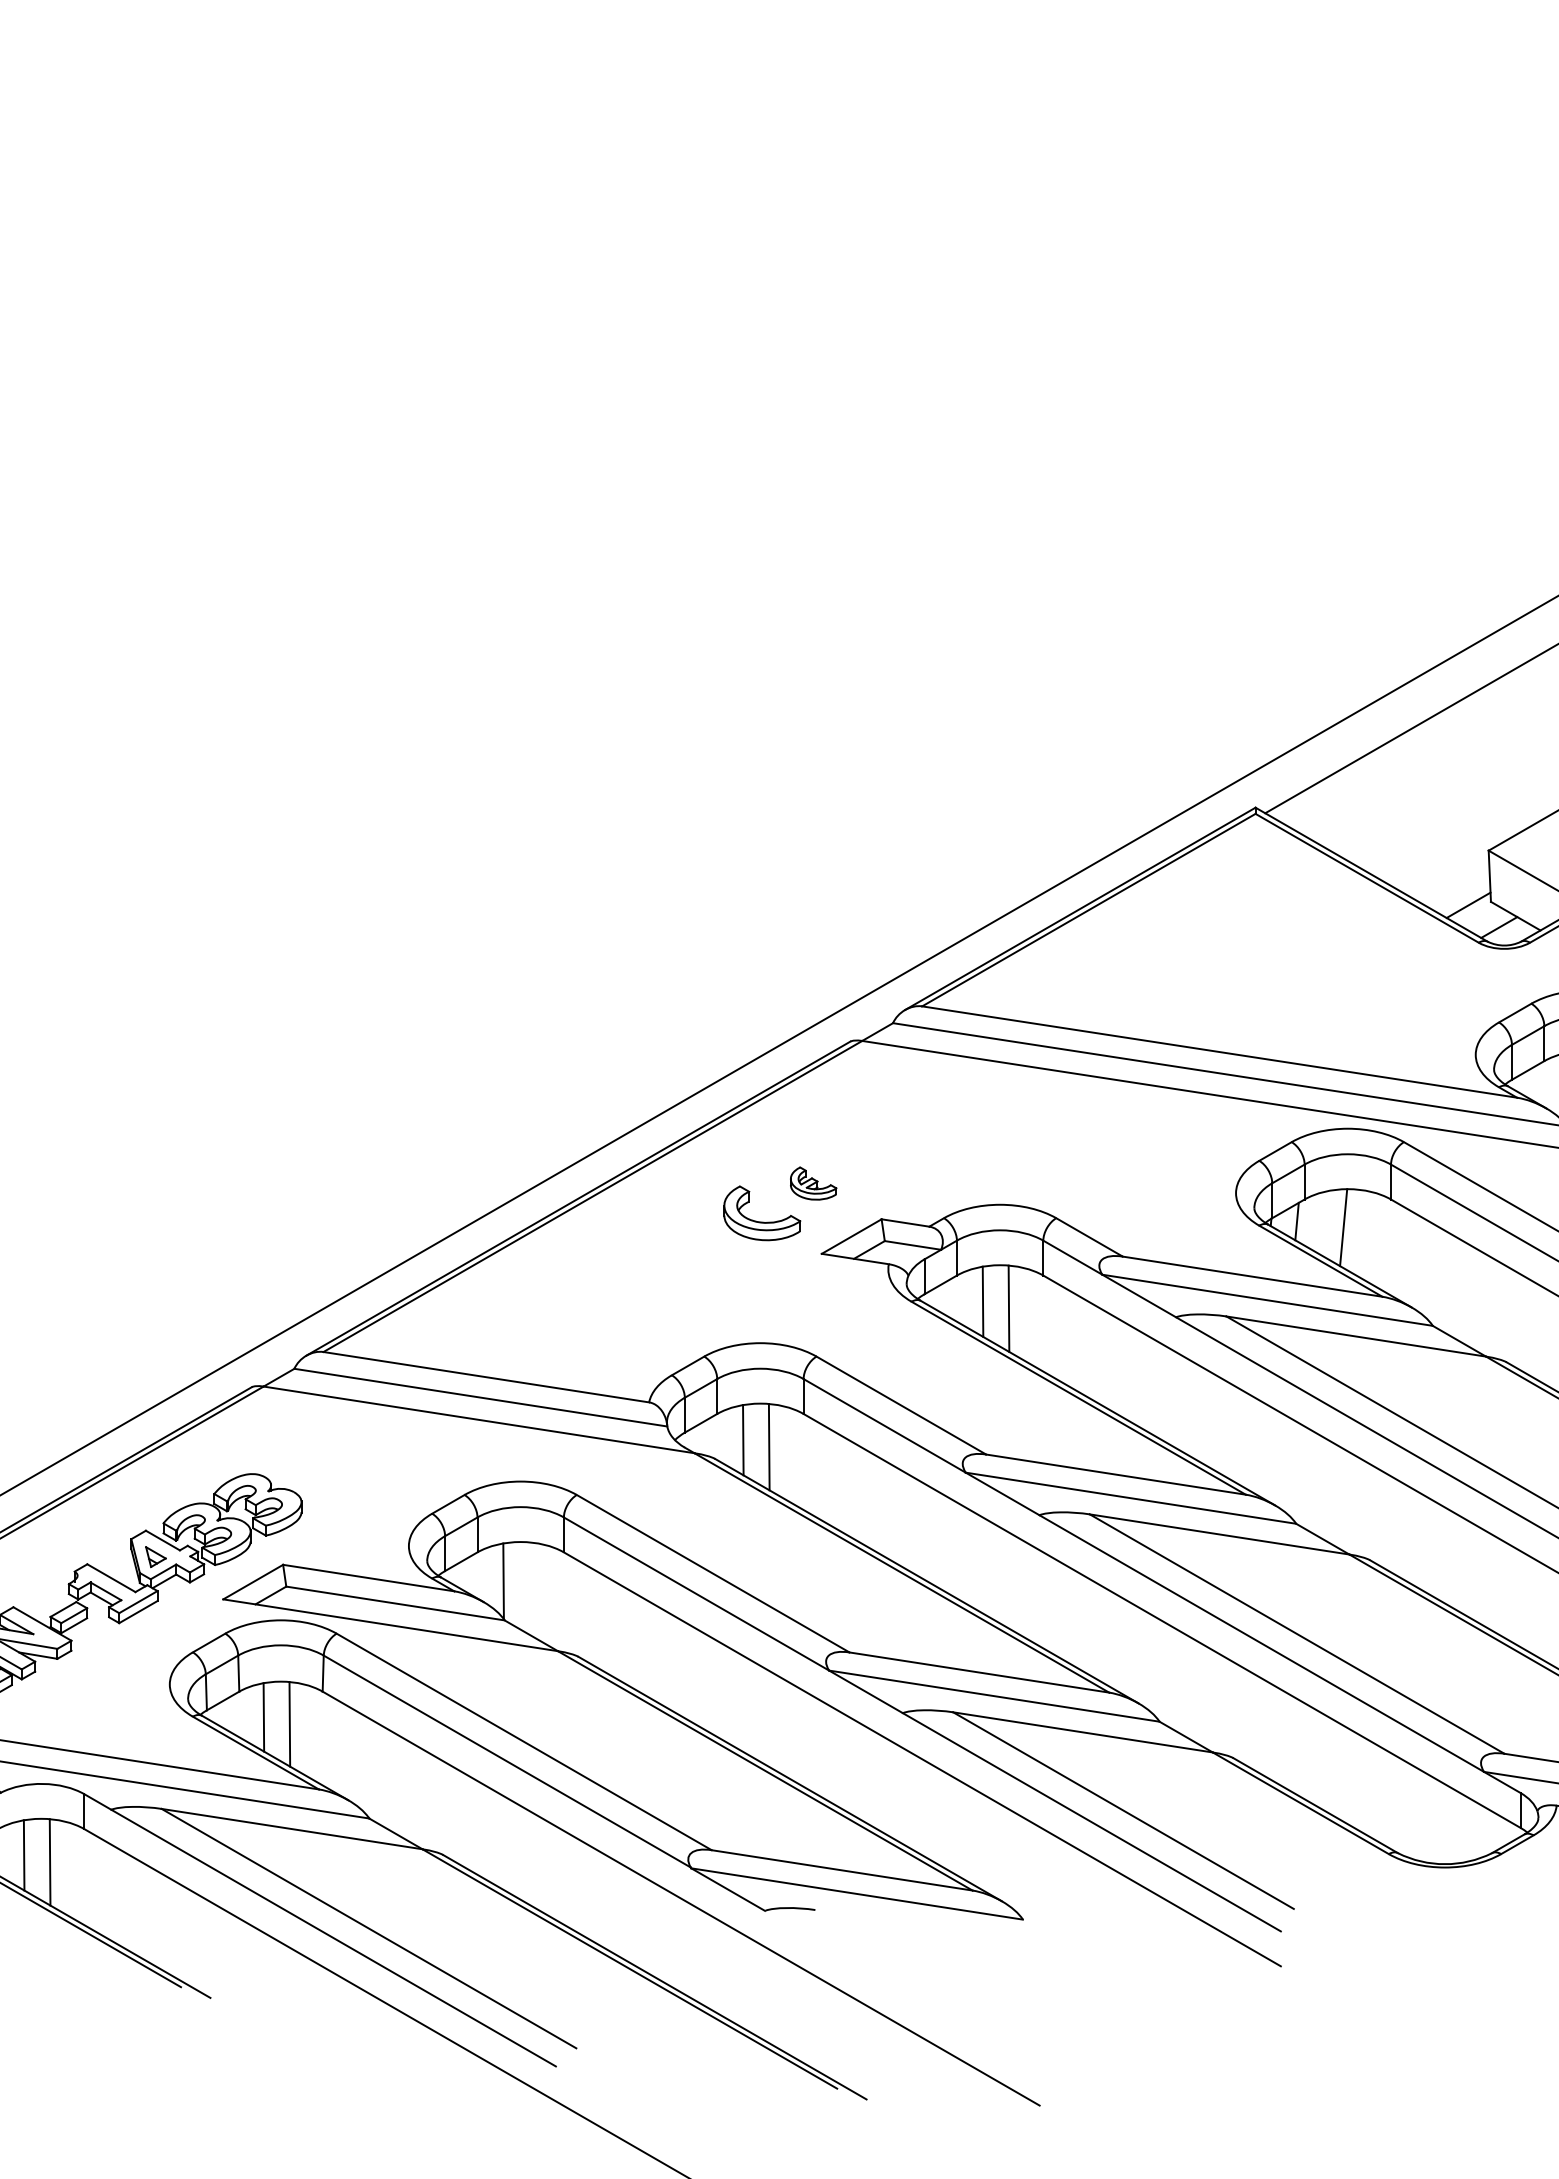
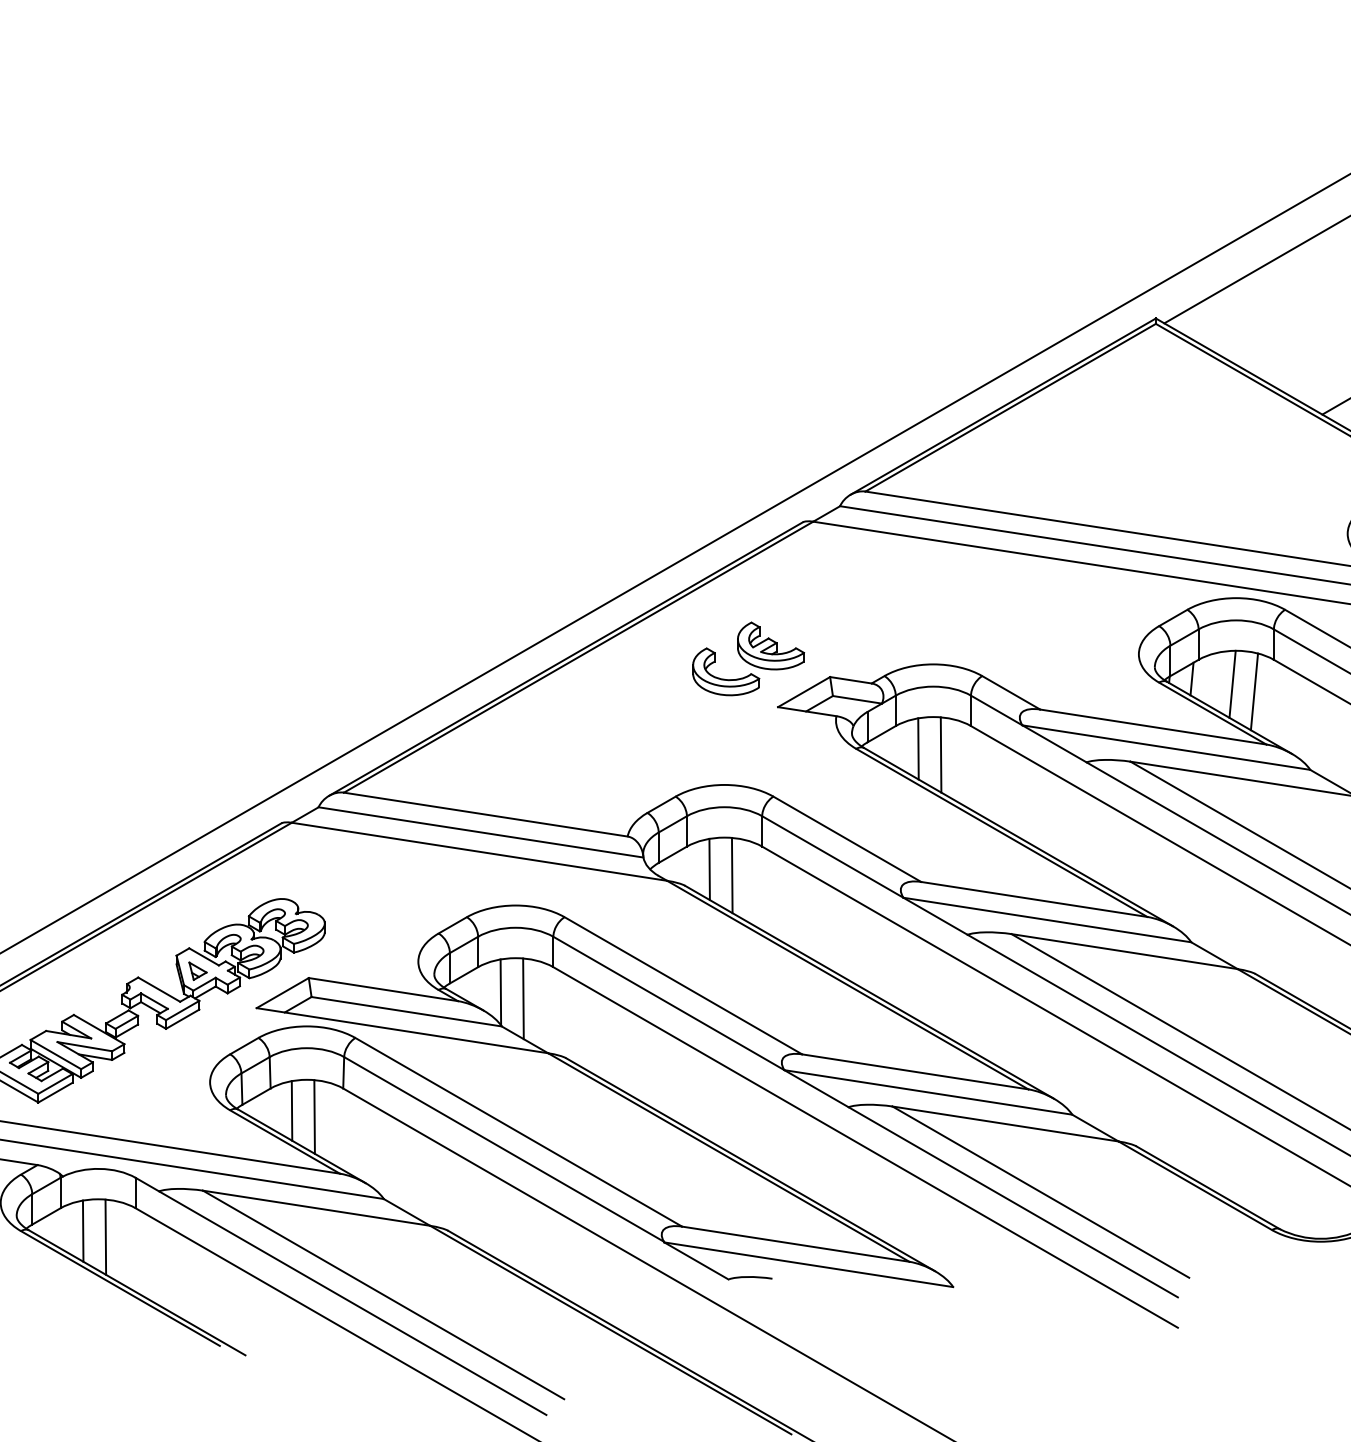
part: (813, 1183) -> (770, 645), size x1.67
line: (1368, 1236) -> (1254, 692), added
line: (529, 1588) -> (523, 998), added

